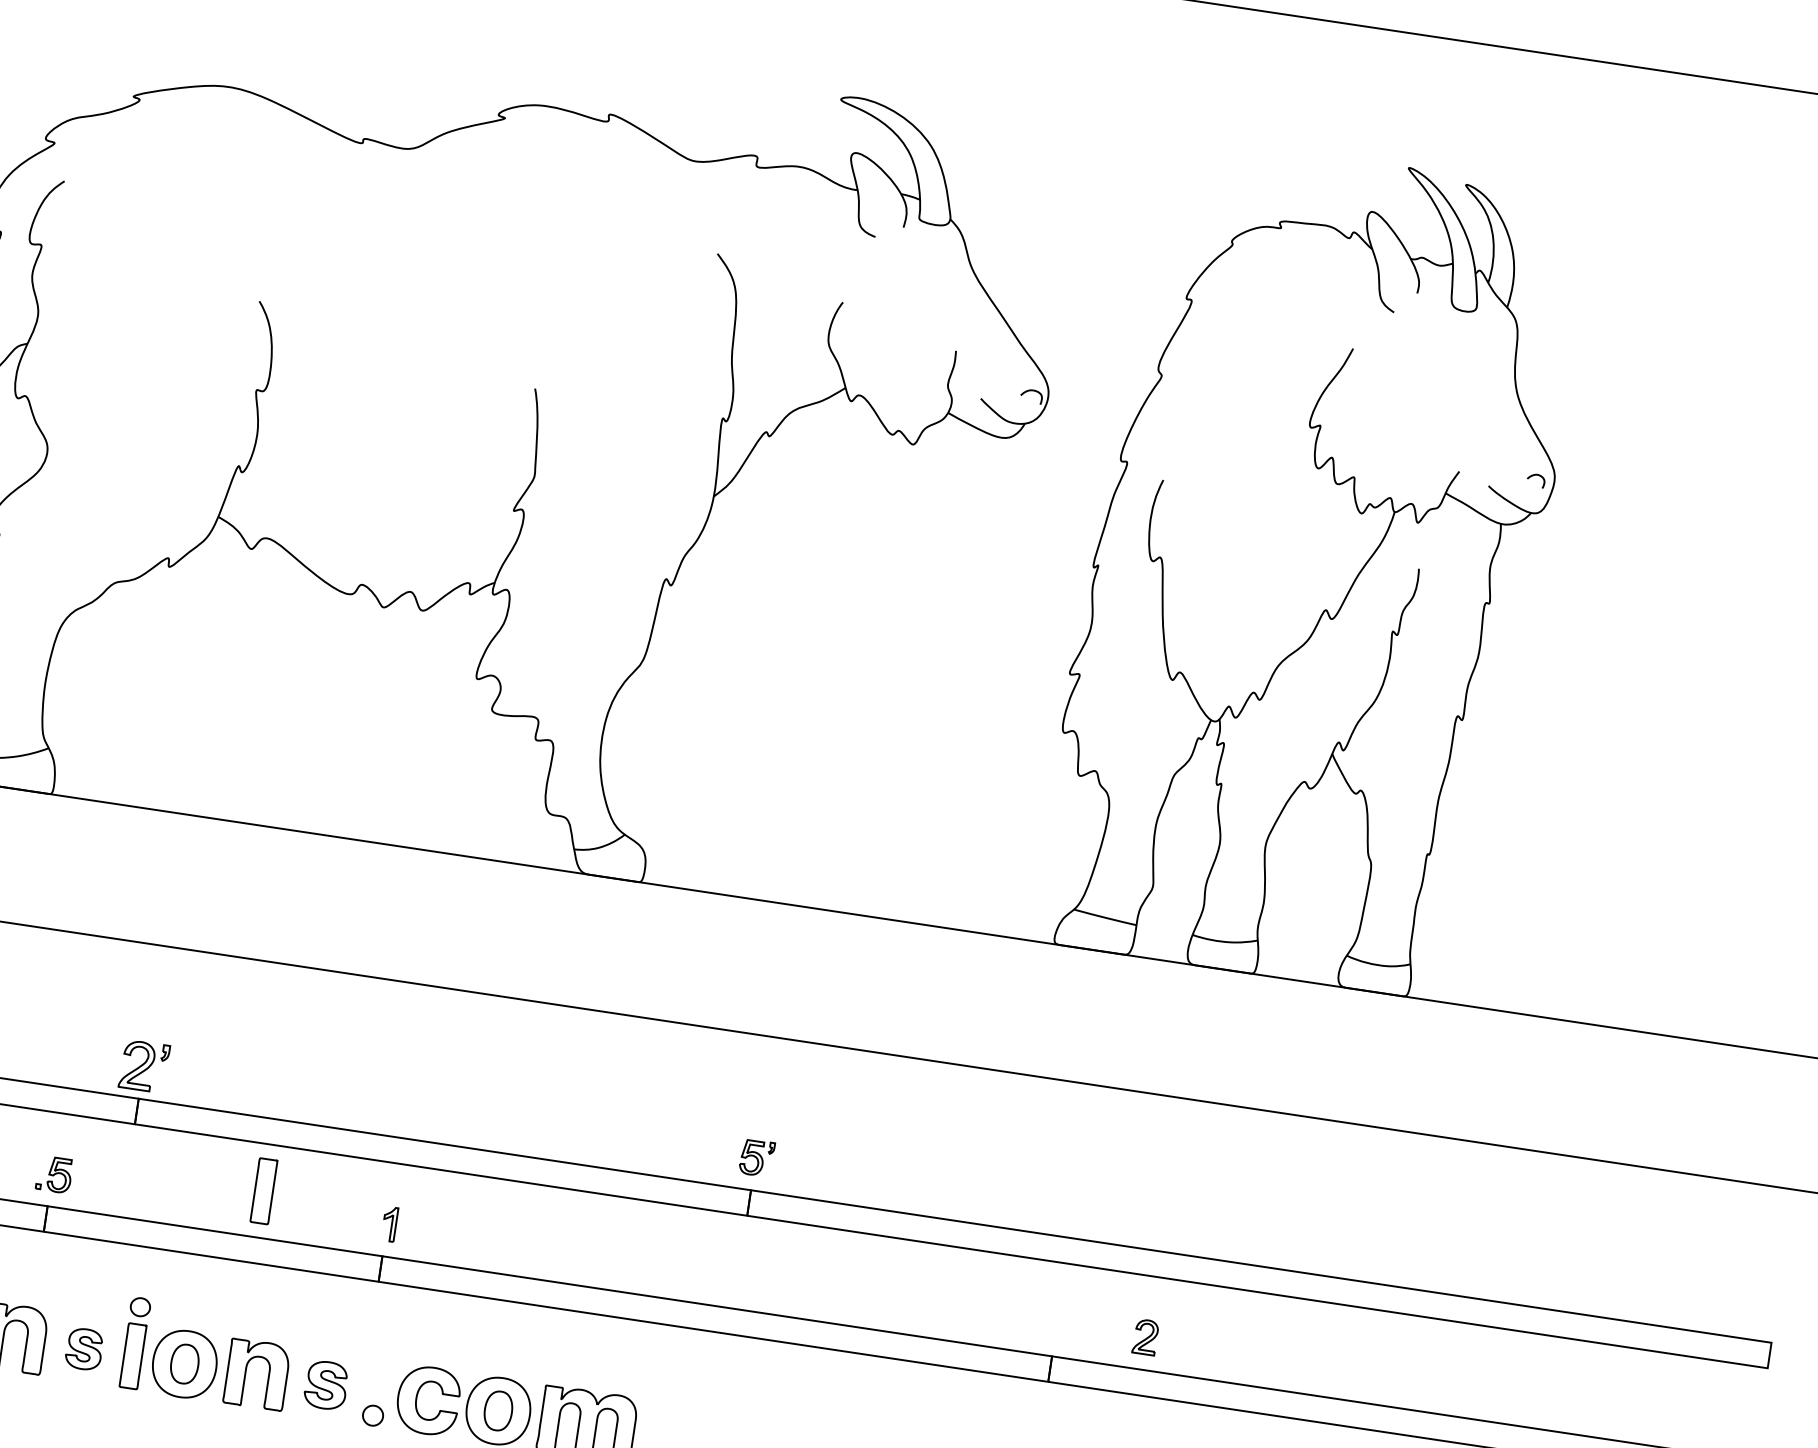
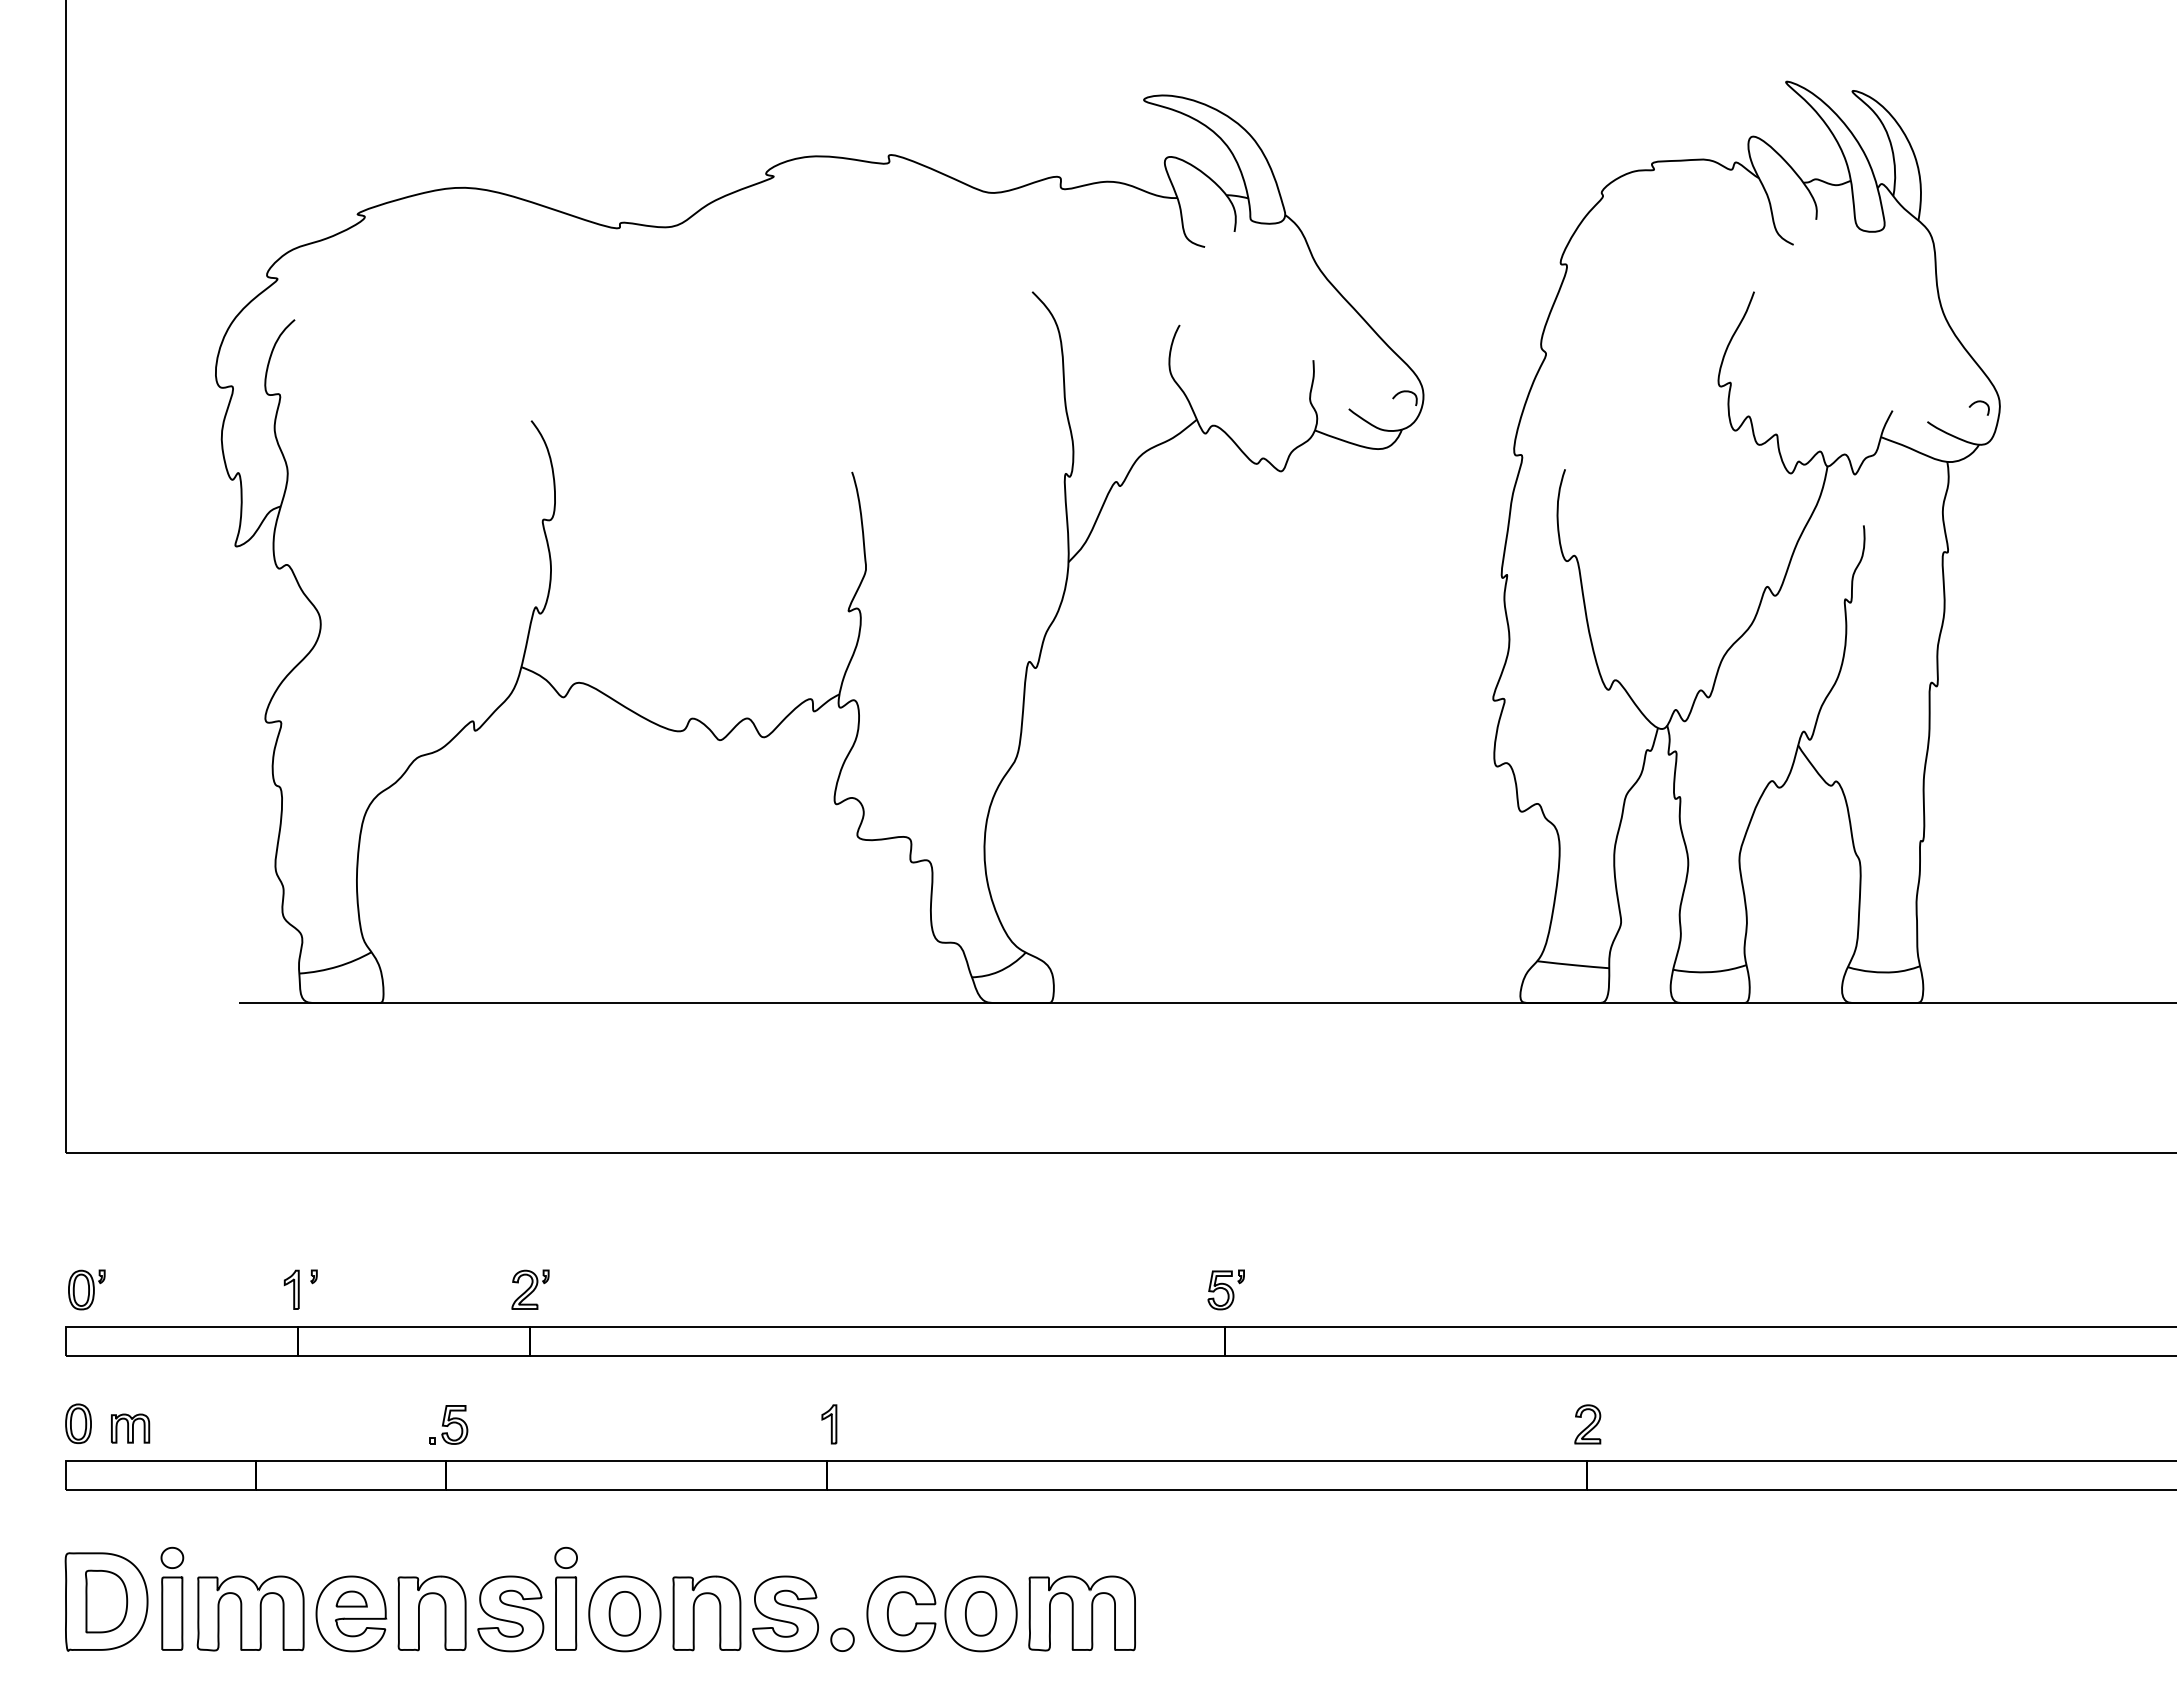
part: (144, 1066) -> (530, 1289), size x0.71
part: (264, 1191) -> (684, 1408), removed
part: (1145, 1337) -> (1587, 1424), moved
part: (84, 1348) -> (510, 1613), size x1.67
part: (326, 1384) -> (785, 1613), size x1.43

